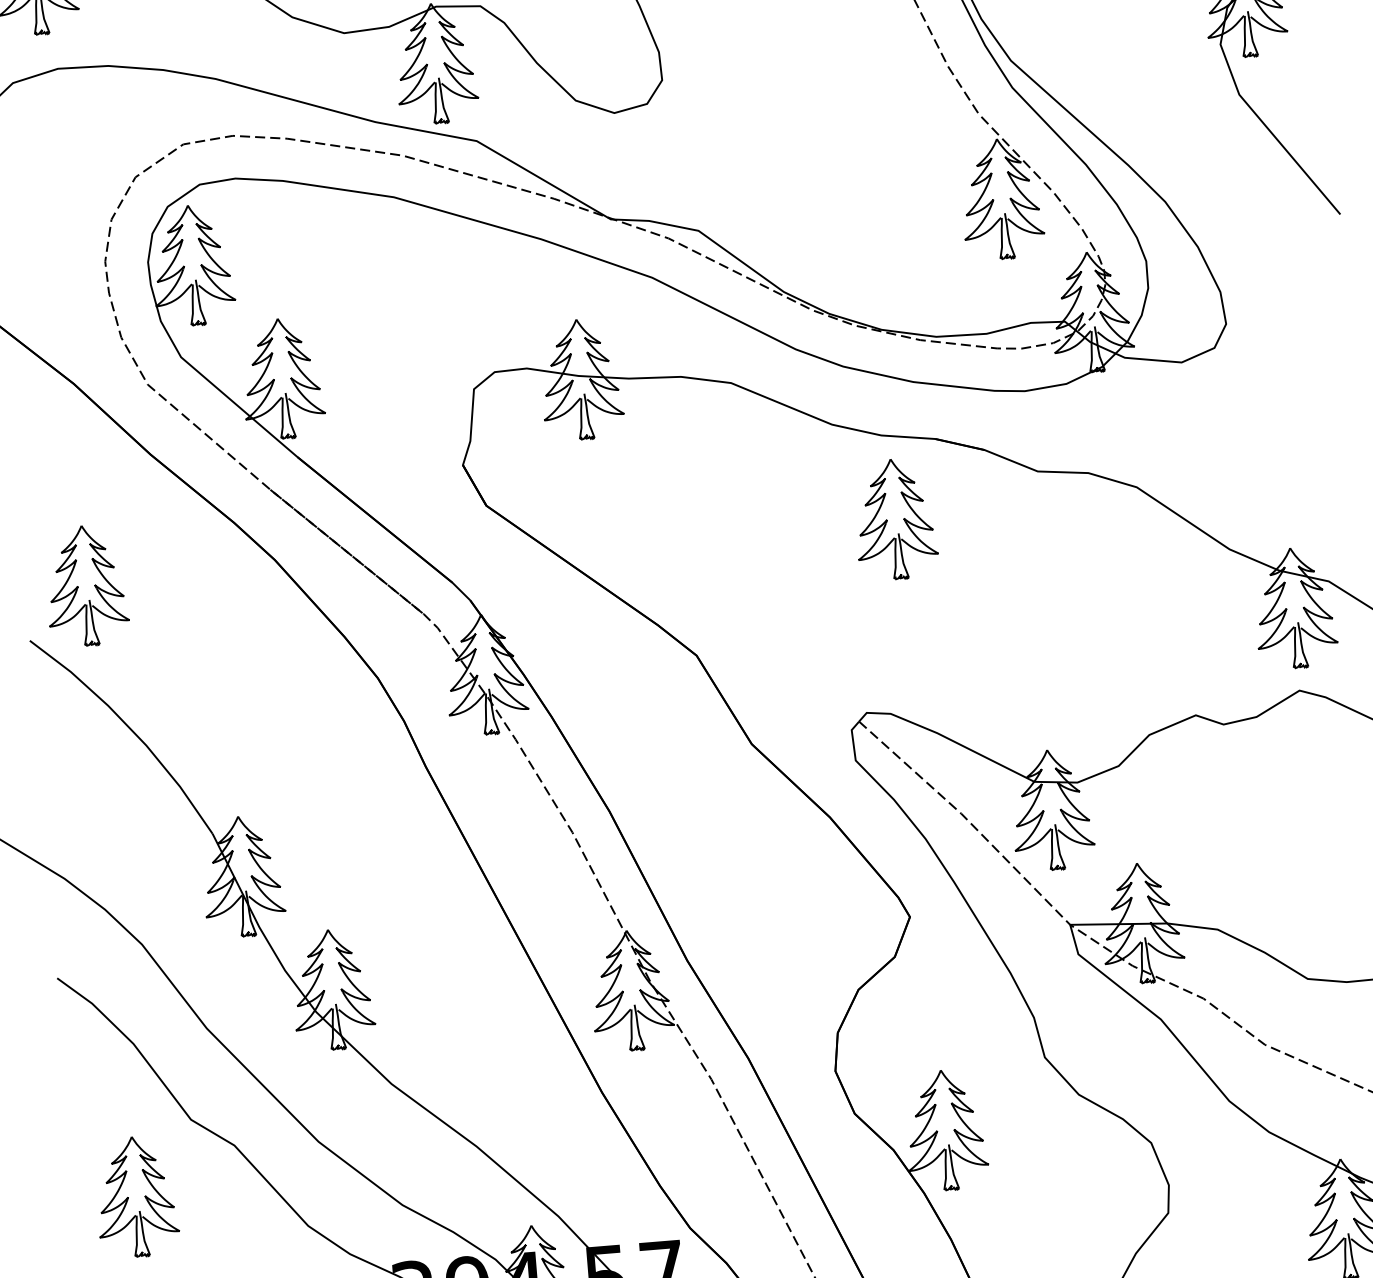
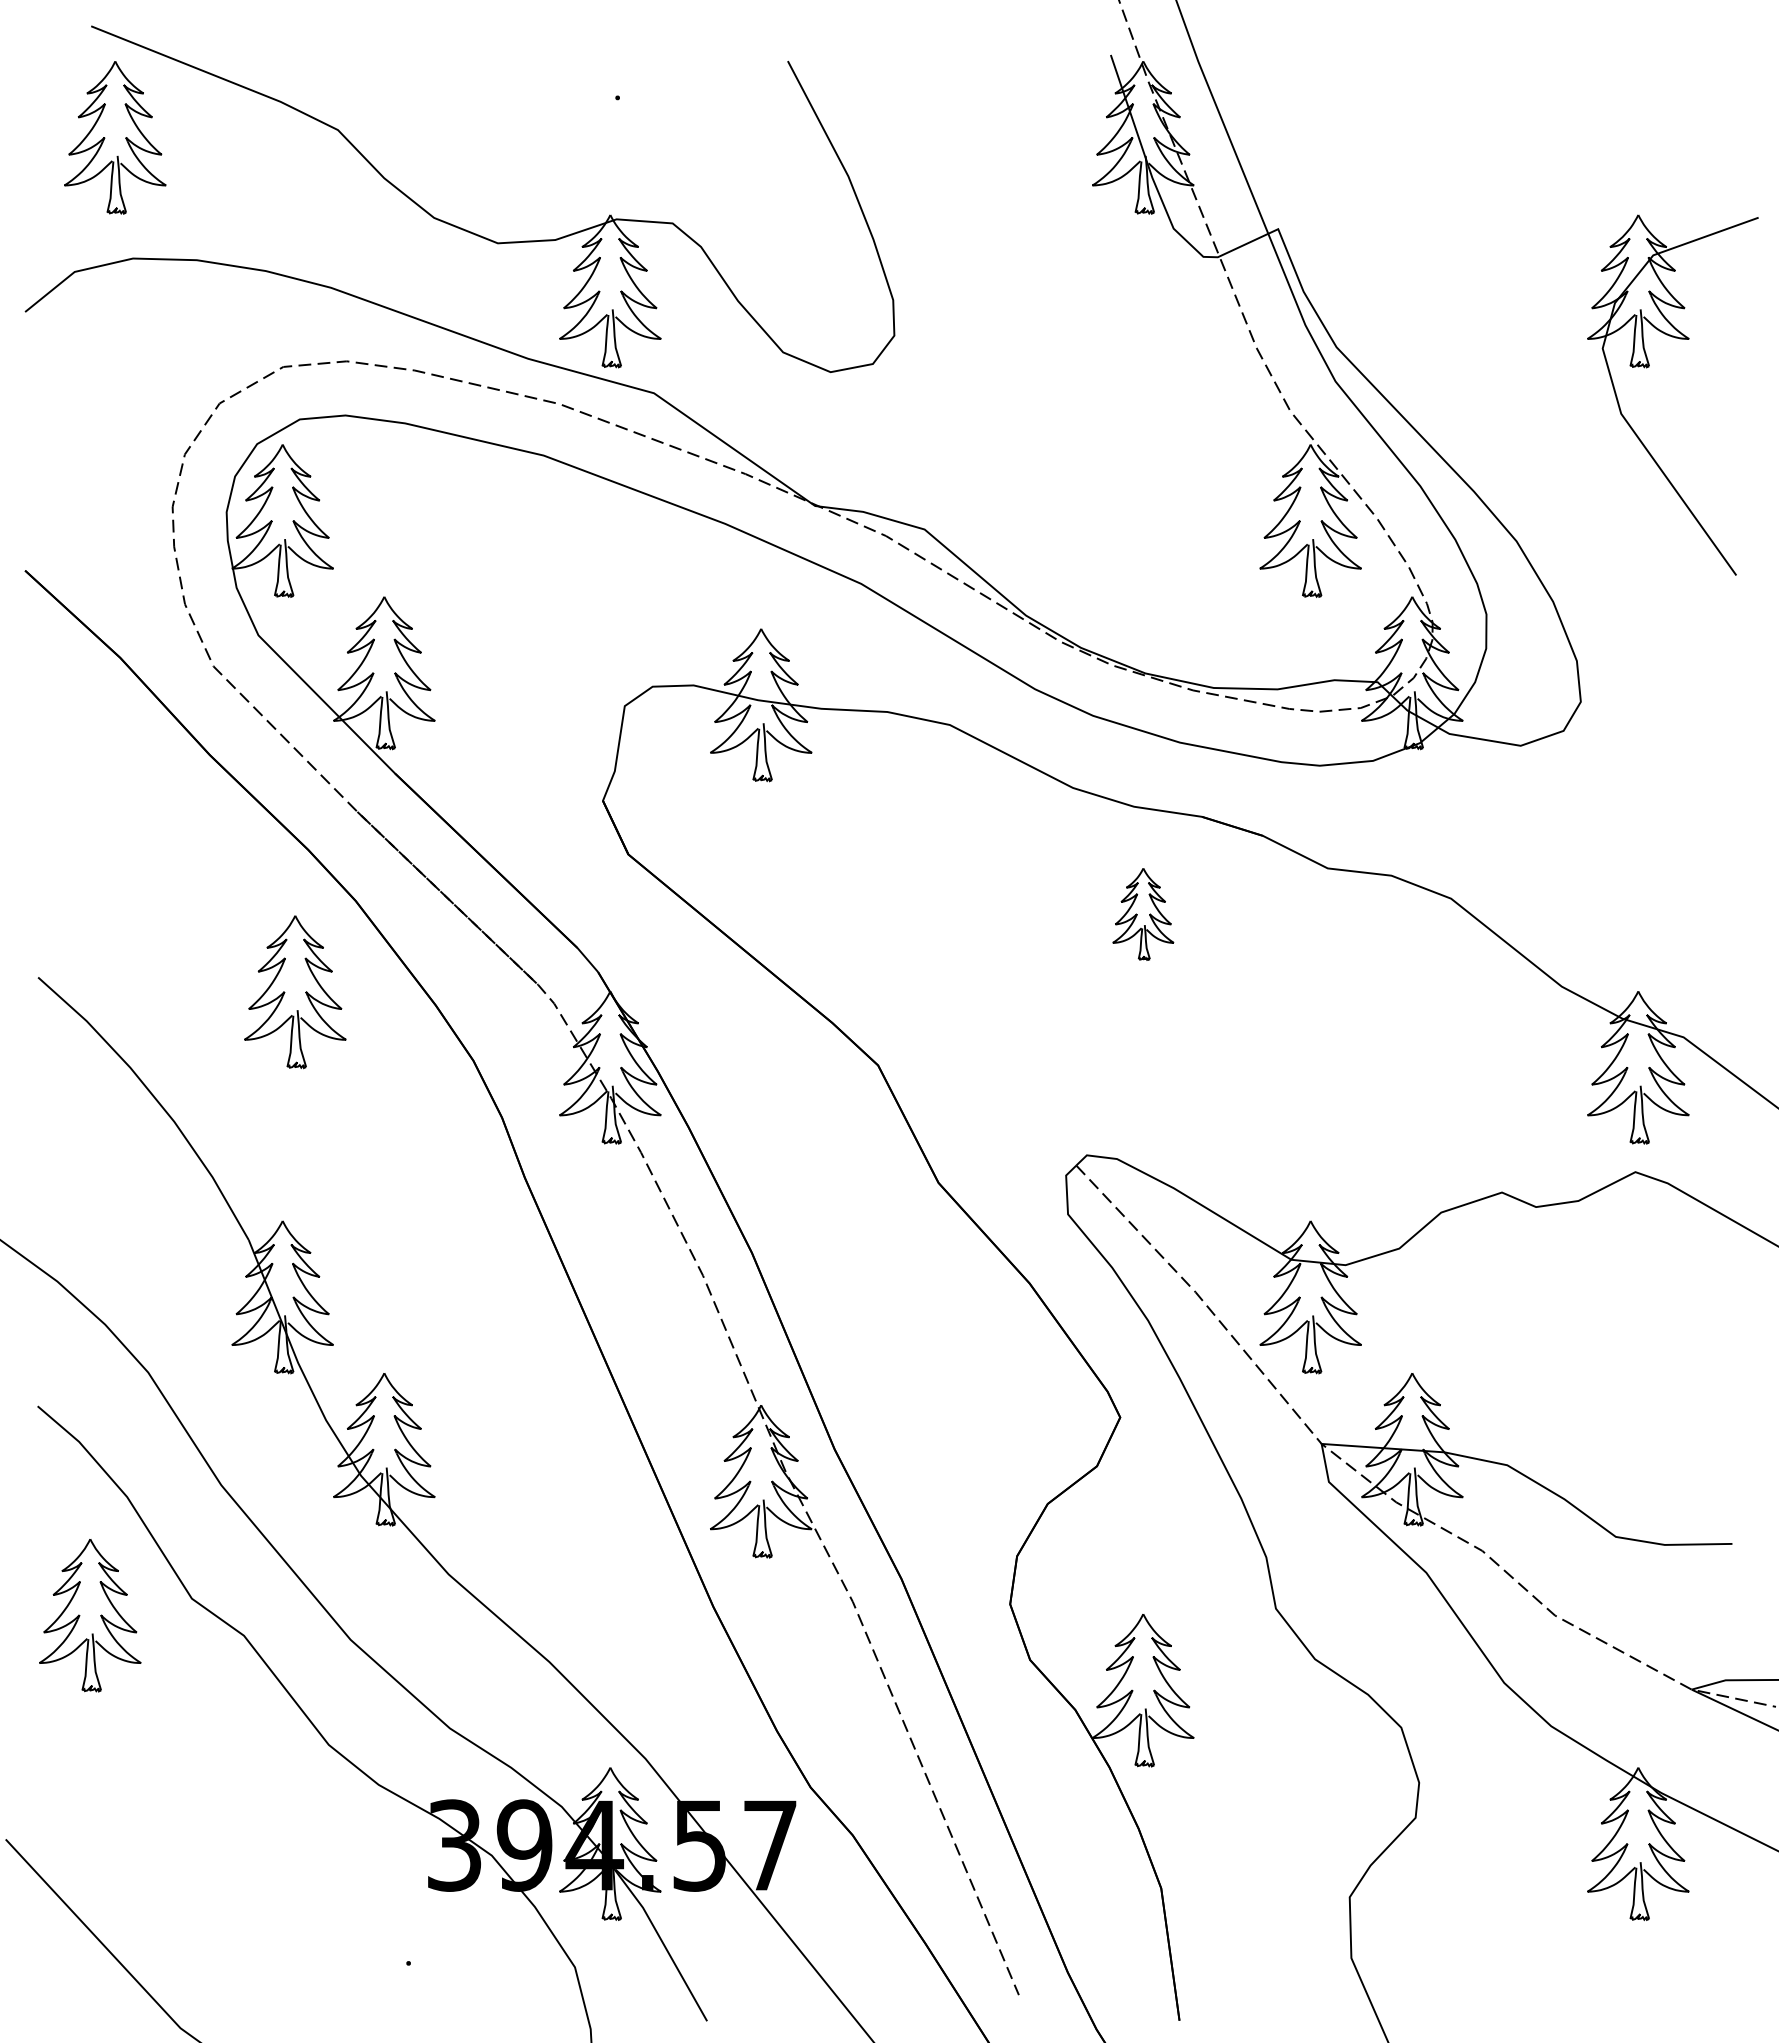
part: (895, 519) -> (1143, 914), size x0.6
part: (86, 586) -> (295, 992), moved
part: (136, 1196) -> (90, 1615), moved

